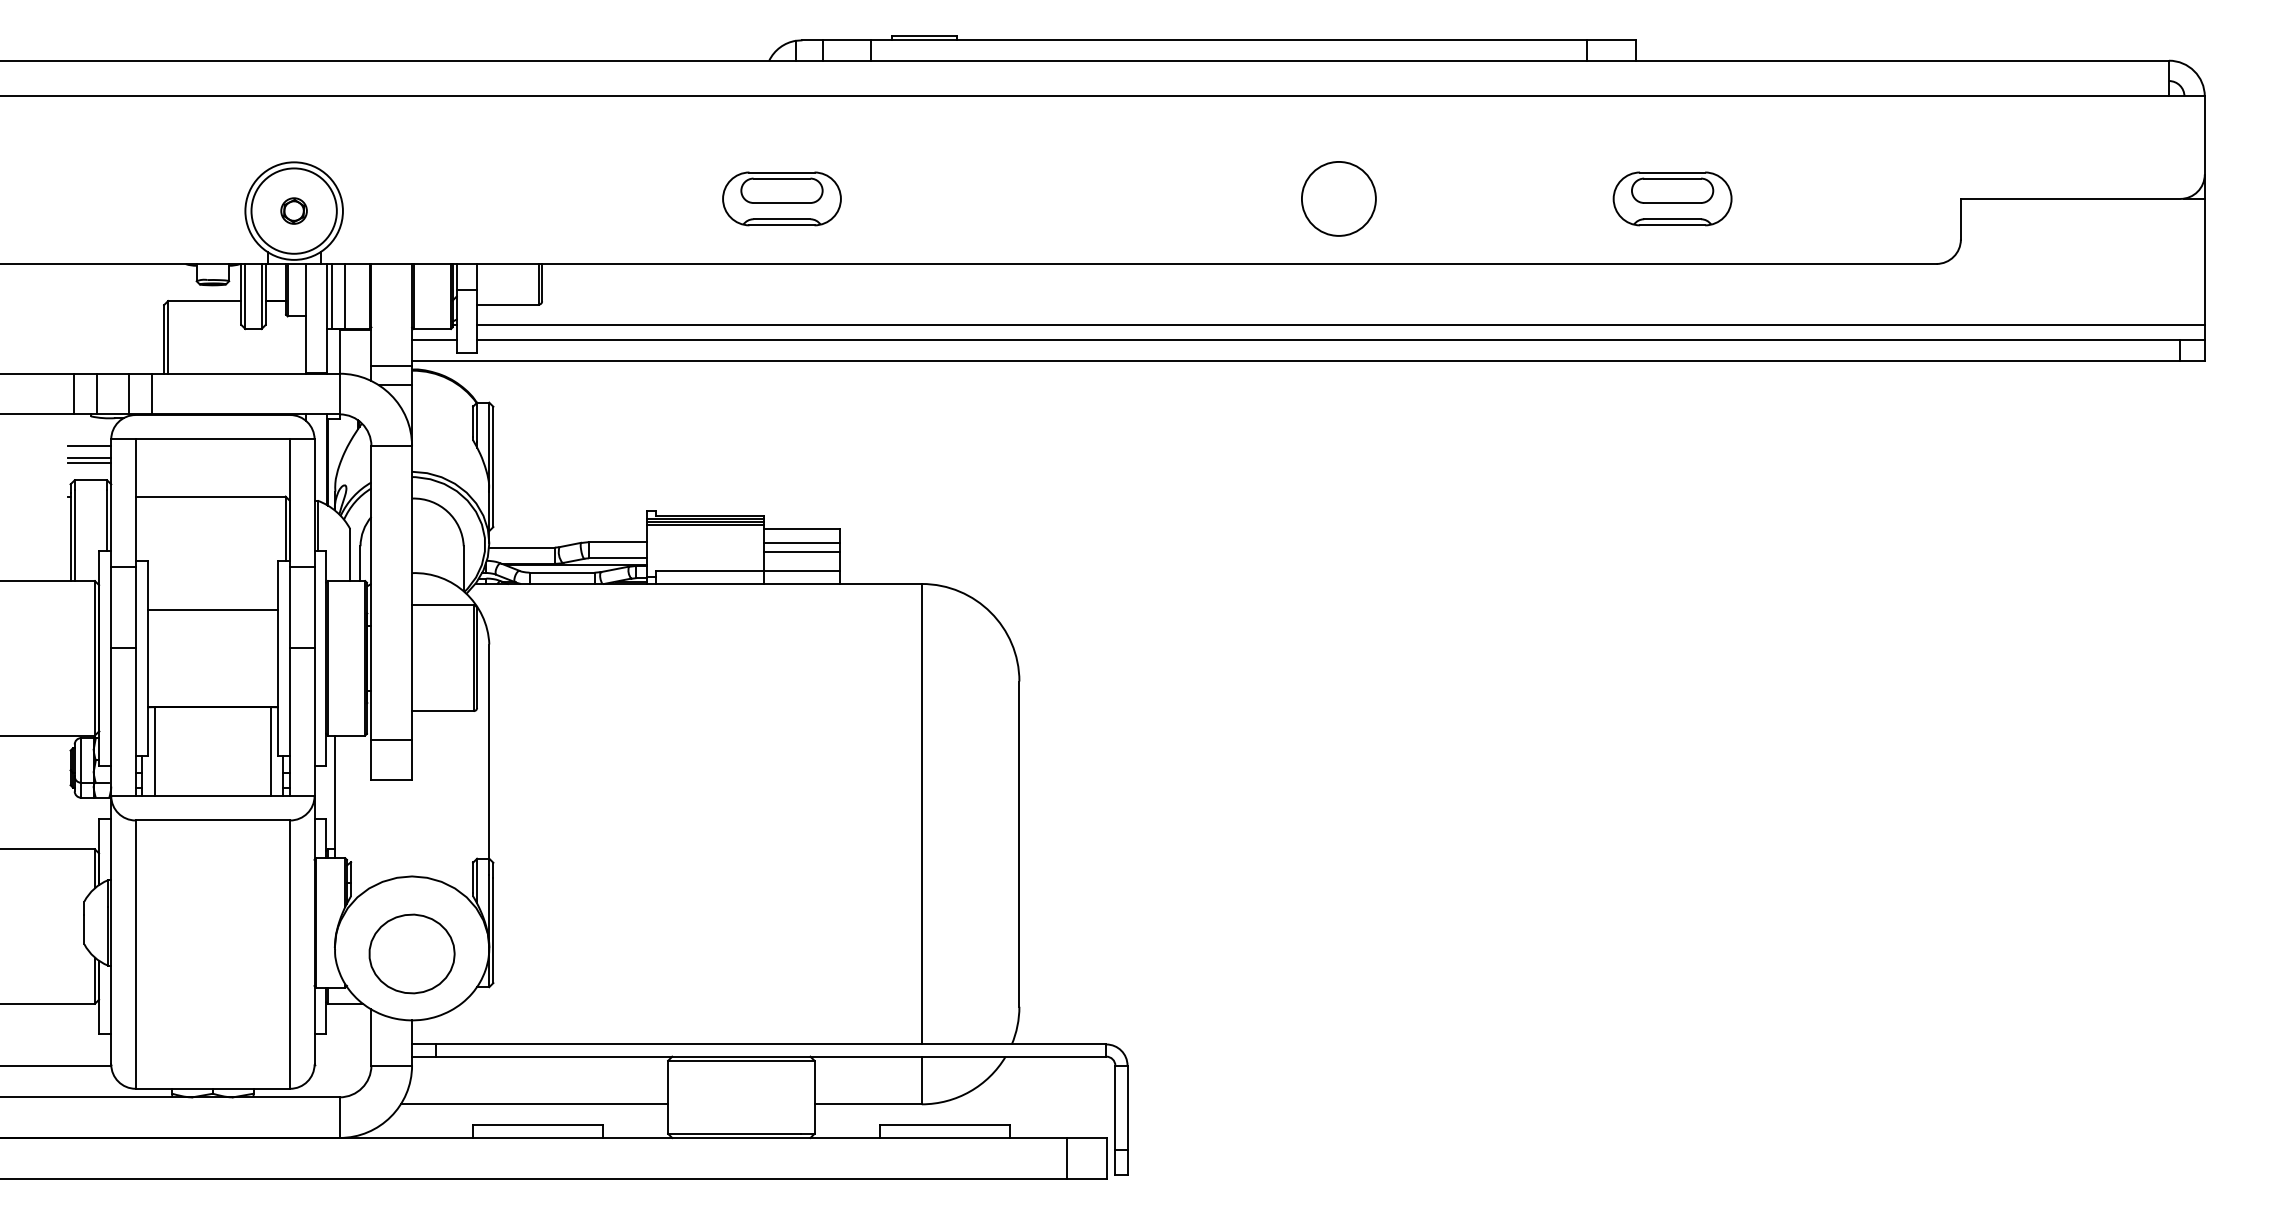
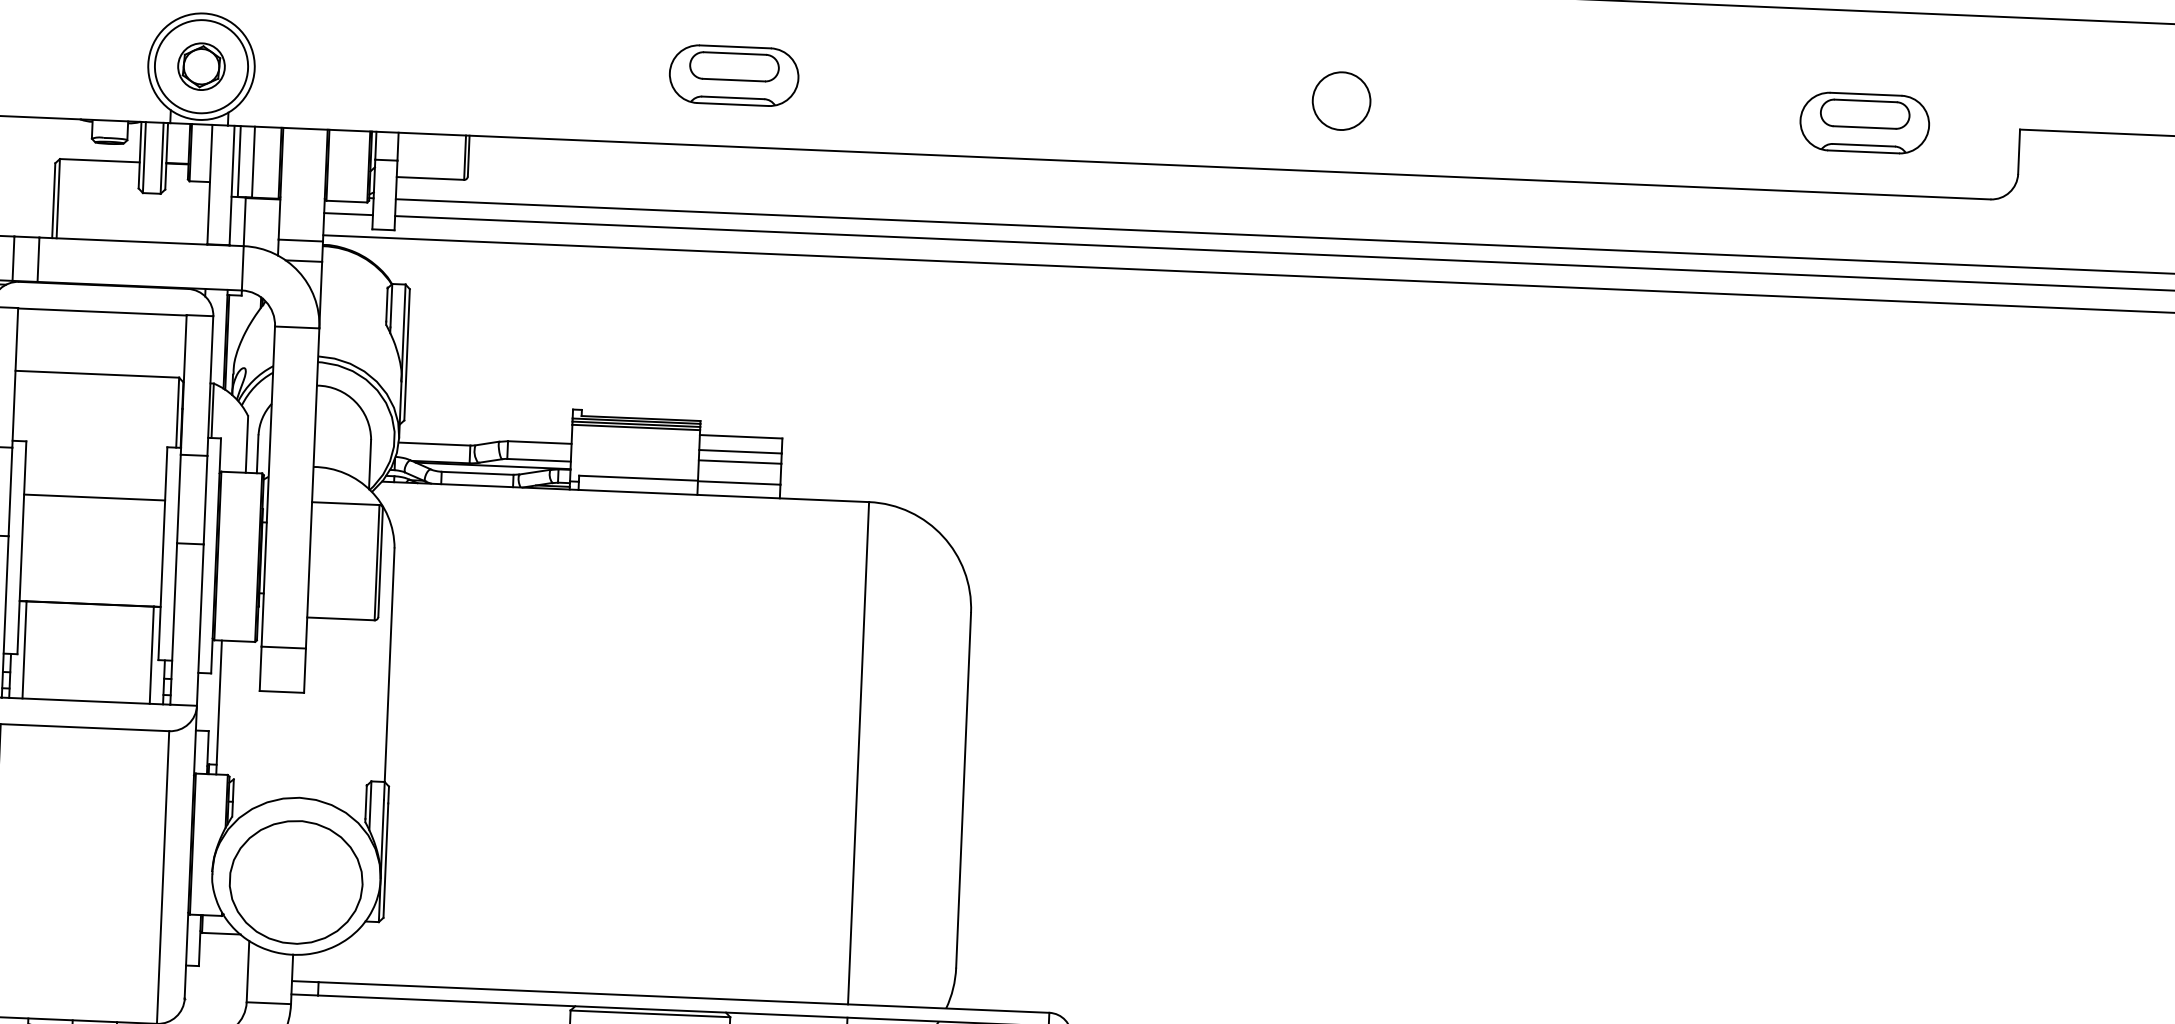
circle: (1338, 198) -> (1341, 100), size x0.71
part: (1672, 198) -> (1864, 122), moved
part: (293, 210) -> (200, 65), size x1.67
part: (411, 953) -> (295, 881), size x1.43

